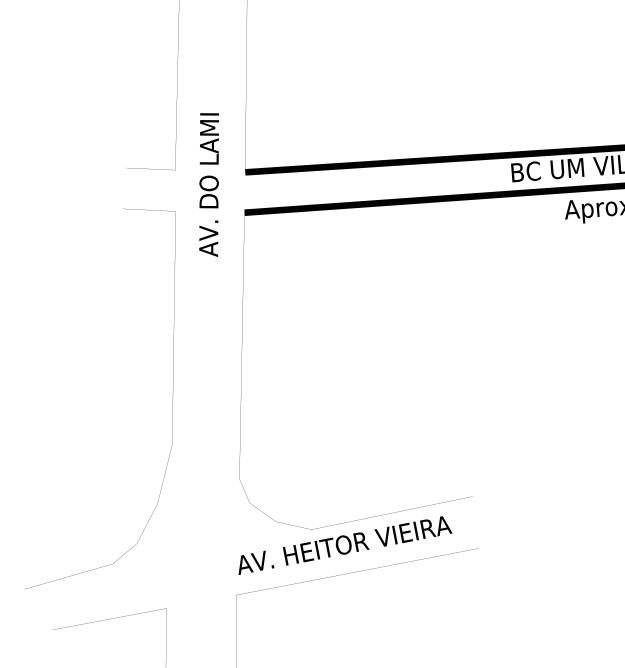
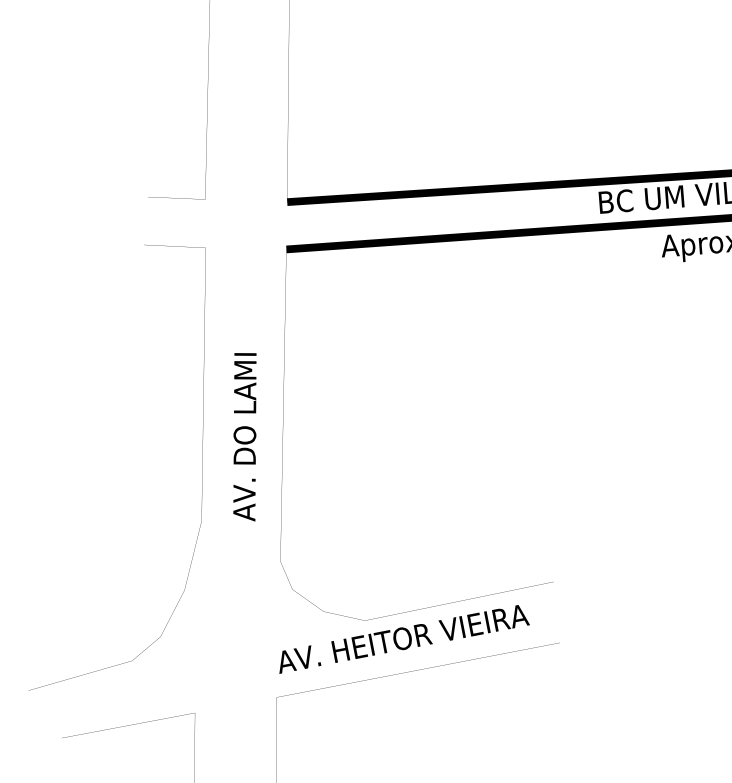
text: (208, 184) -> (244, 436), moved

